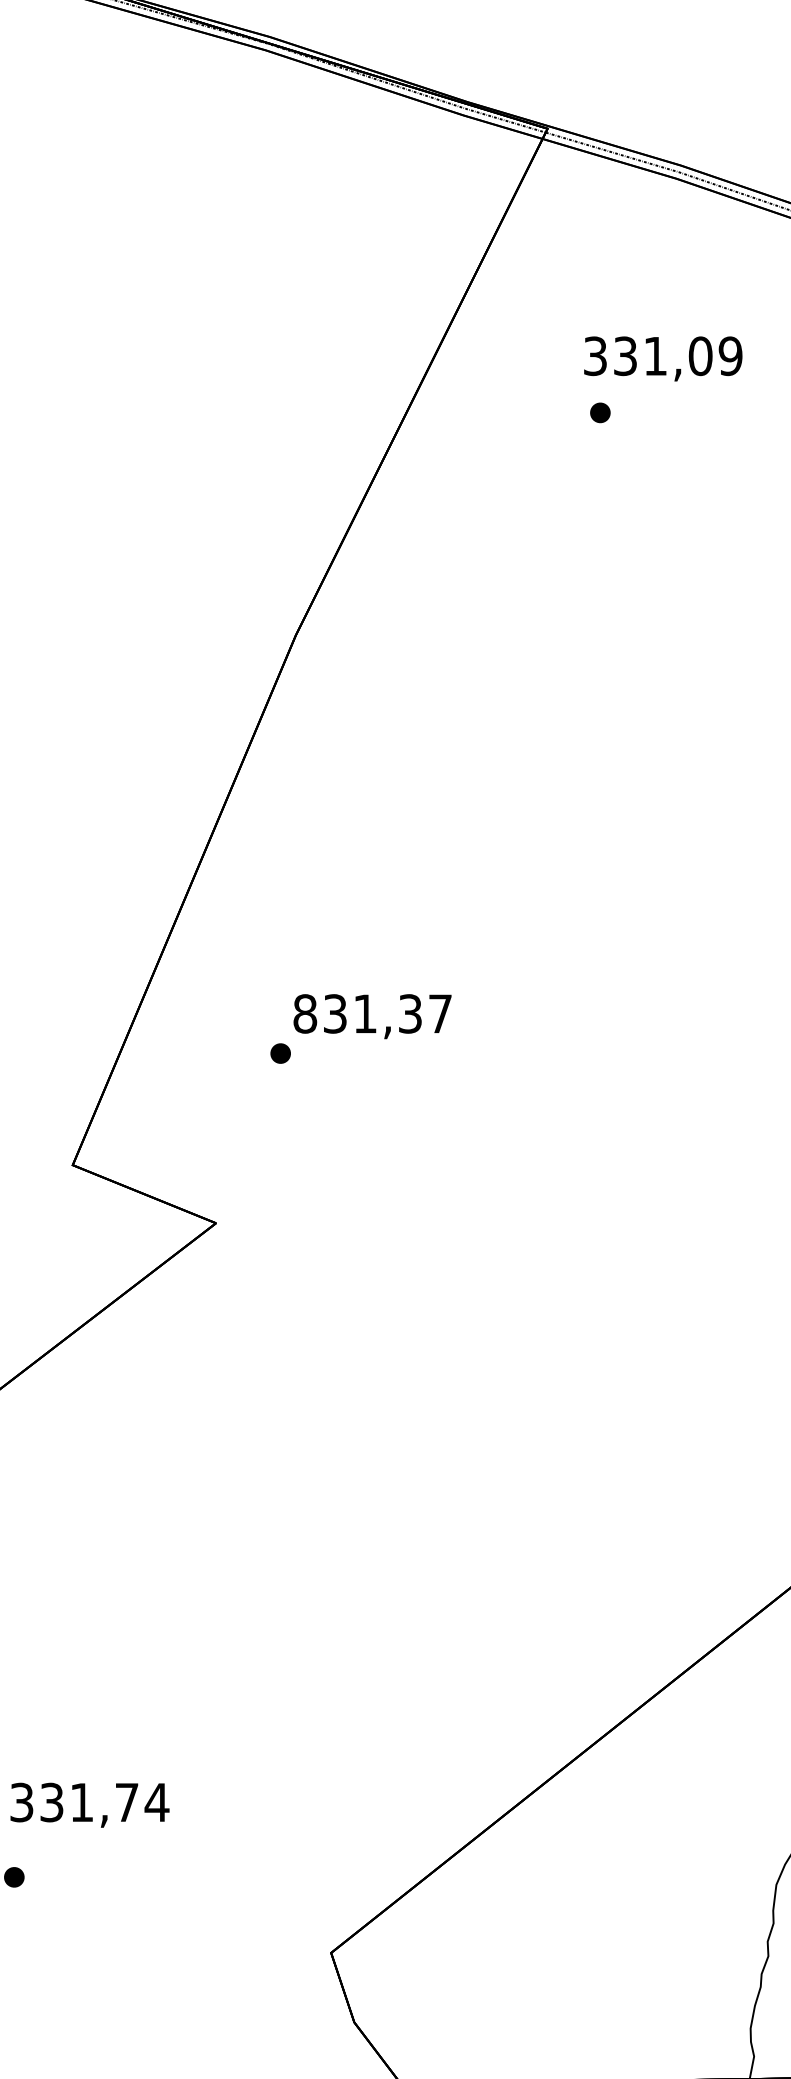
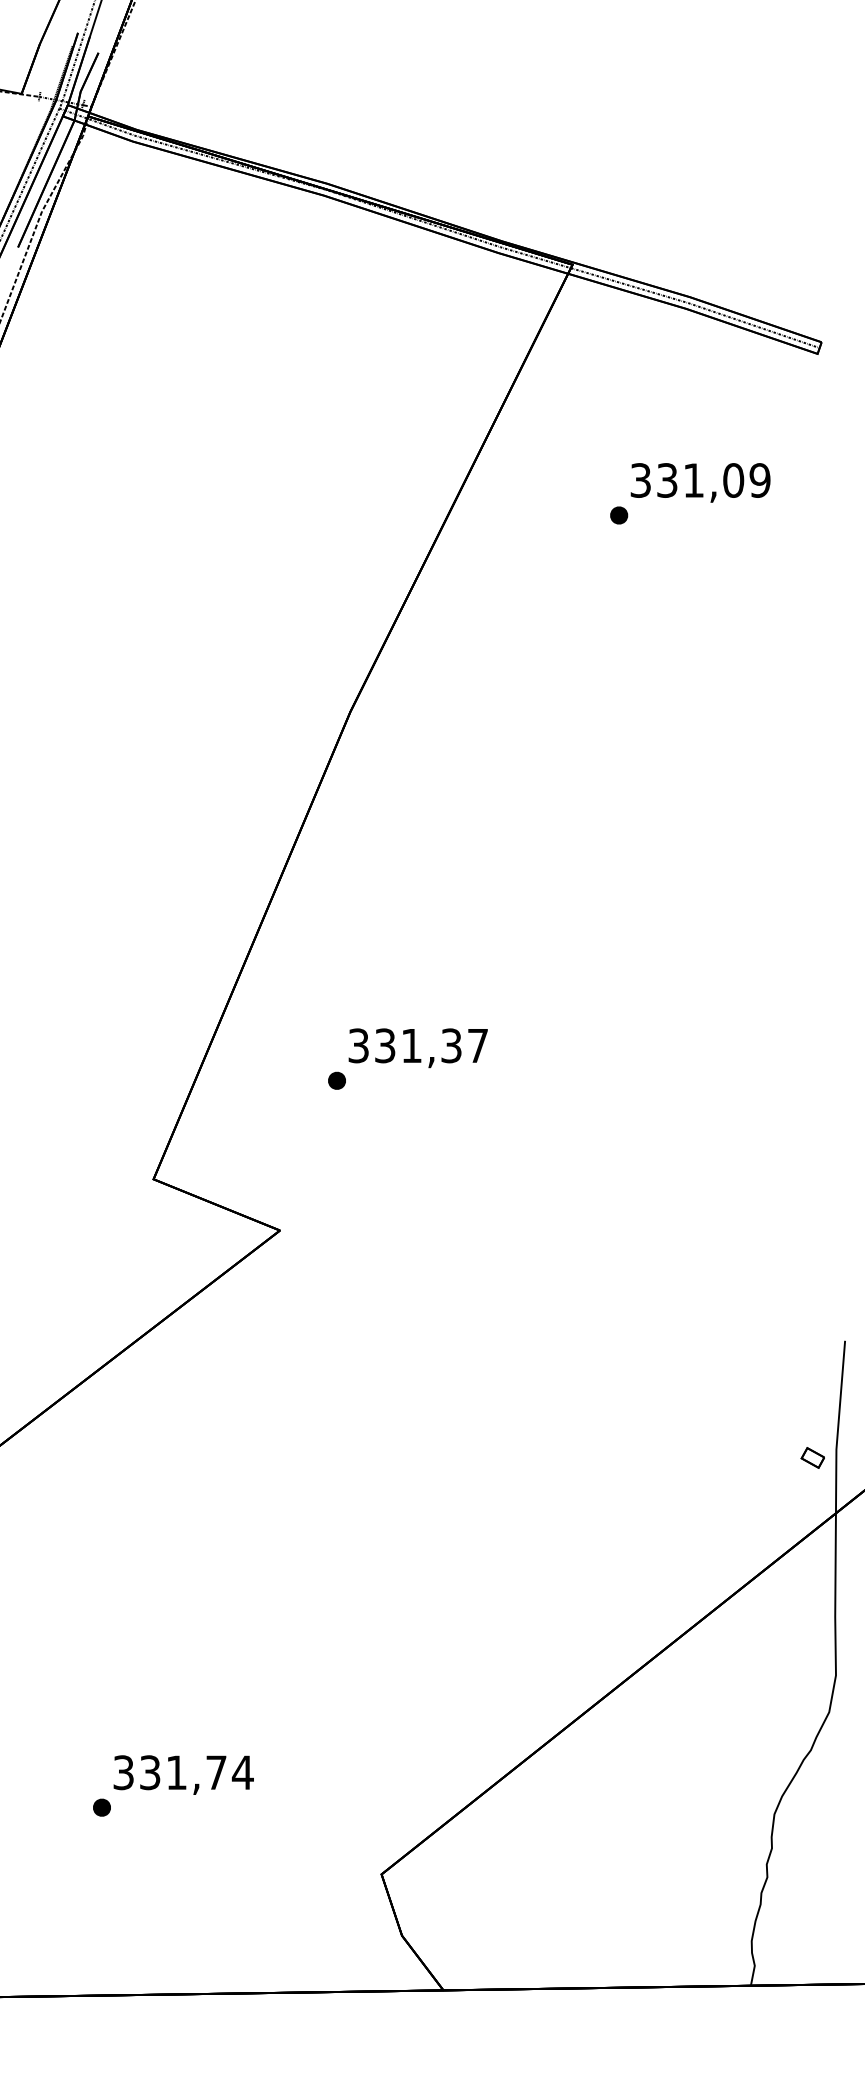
text: (663, 358) -> (700, 482), moved
text: (304, 1013) -> (358, 1045), 831,37 -> 331,37
text: (89, 1804) -> (183, 1774), moved

